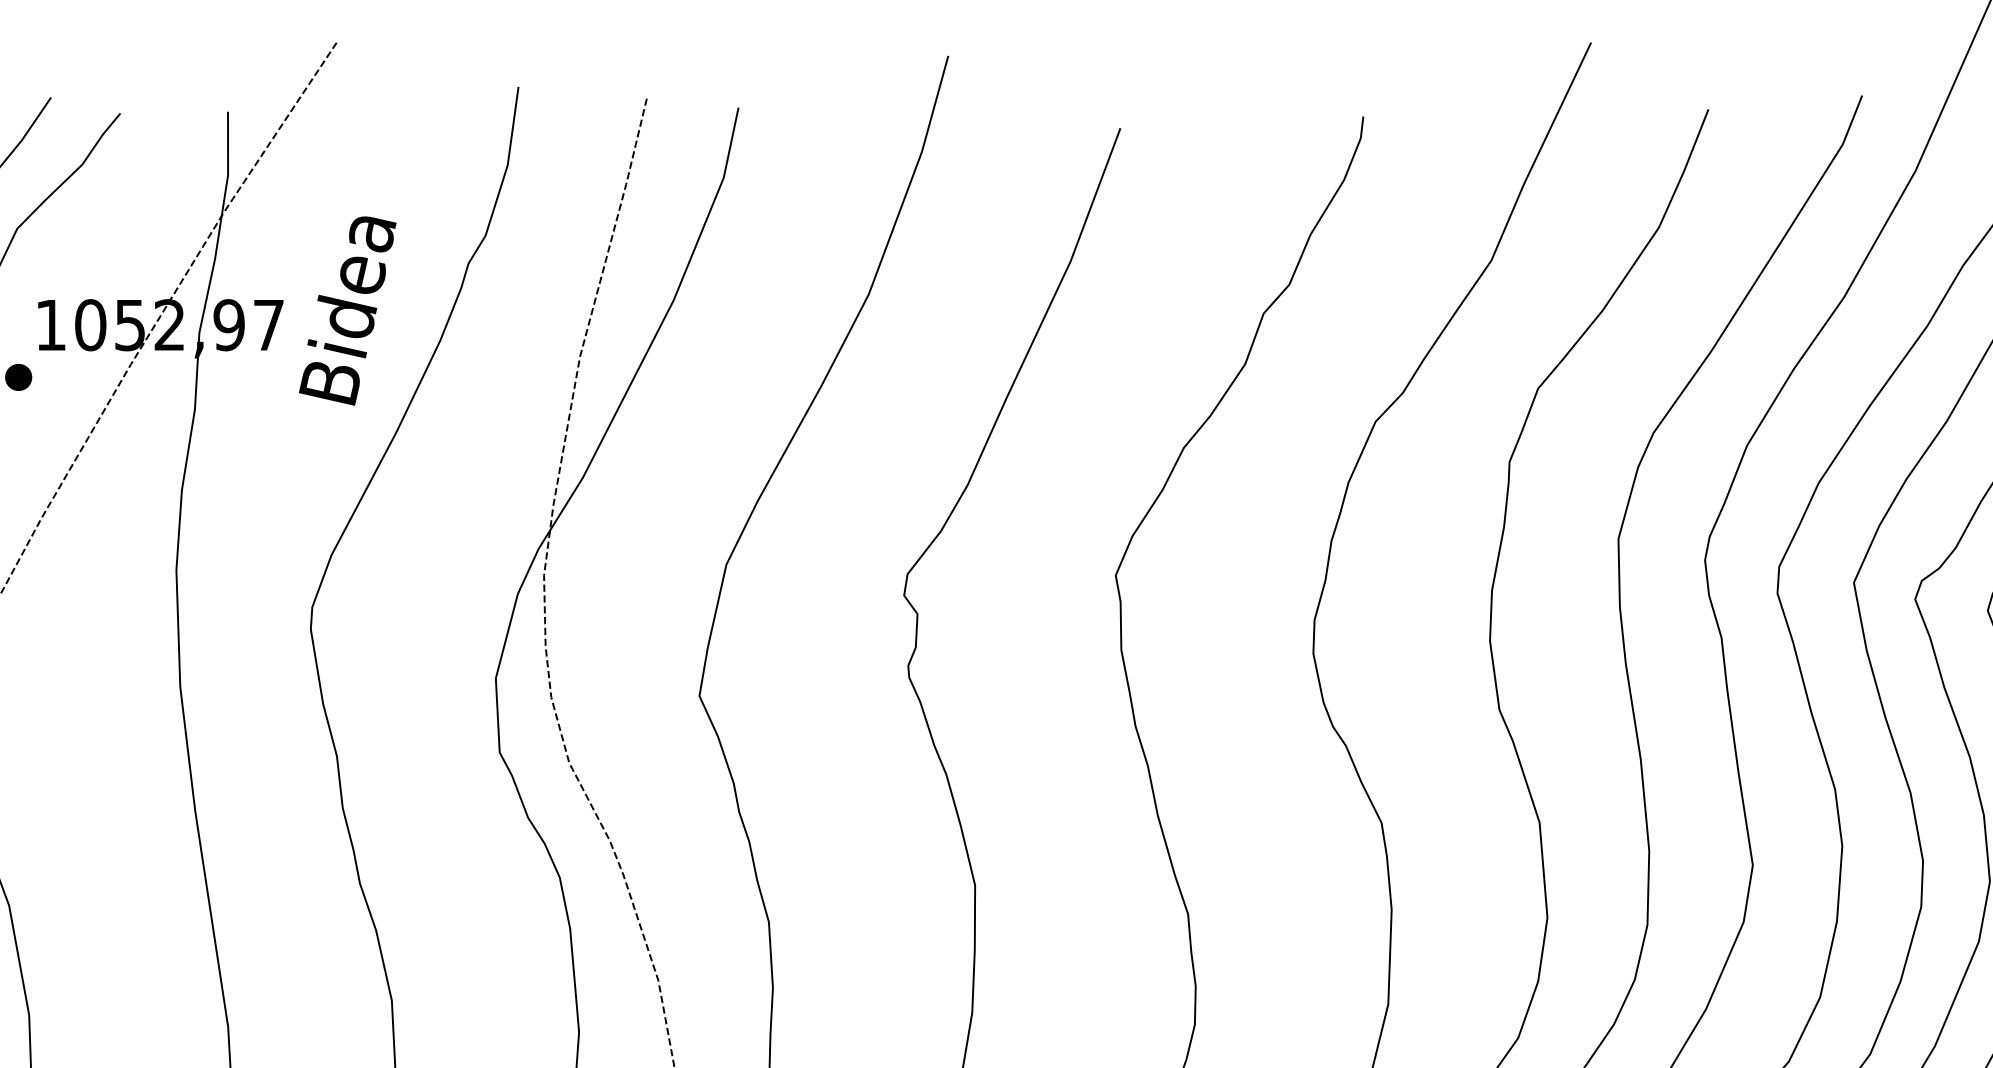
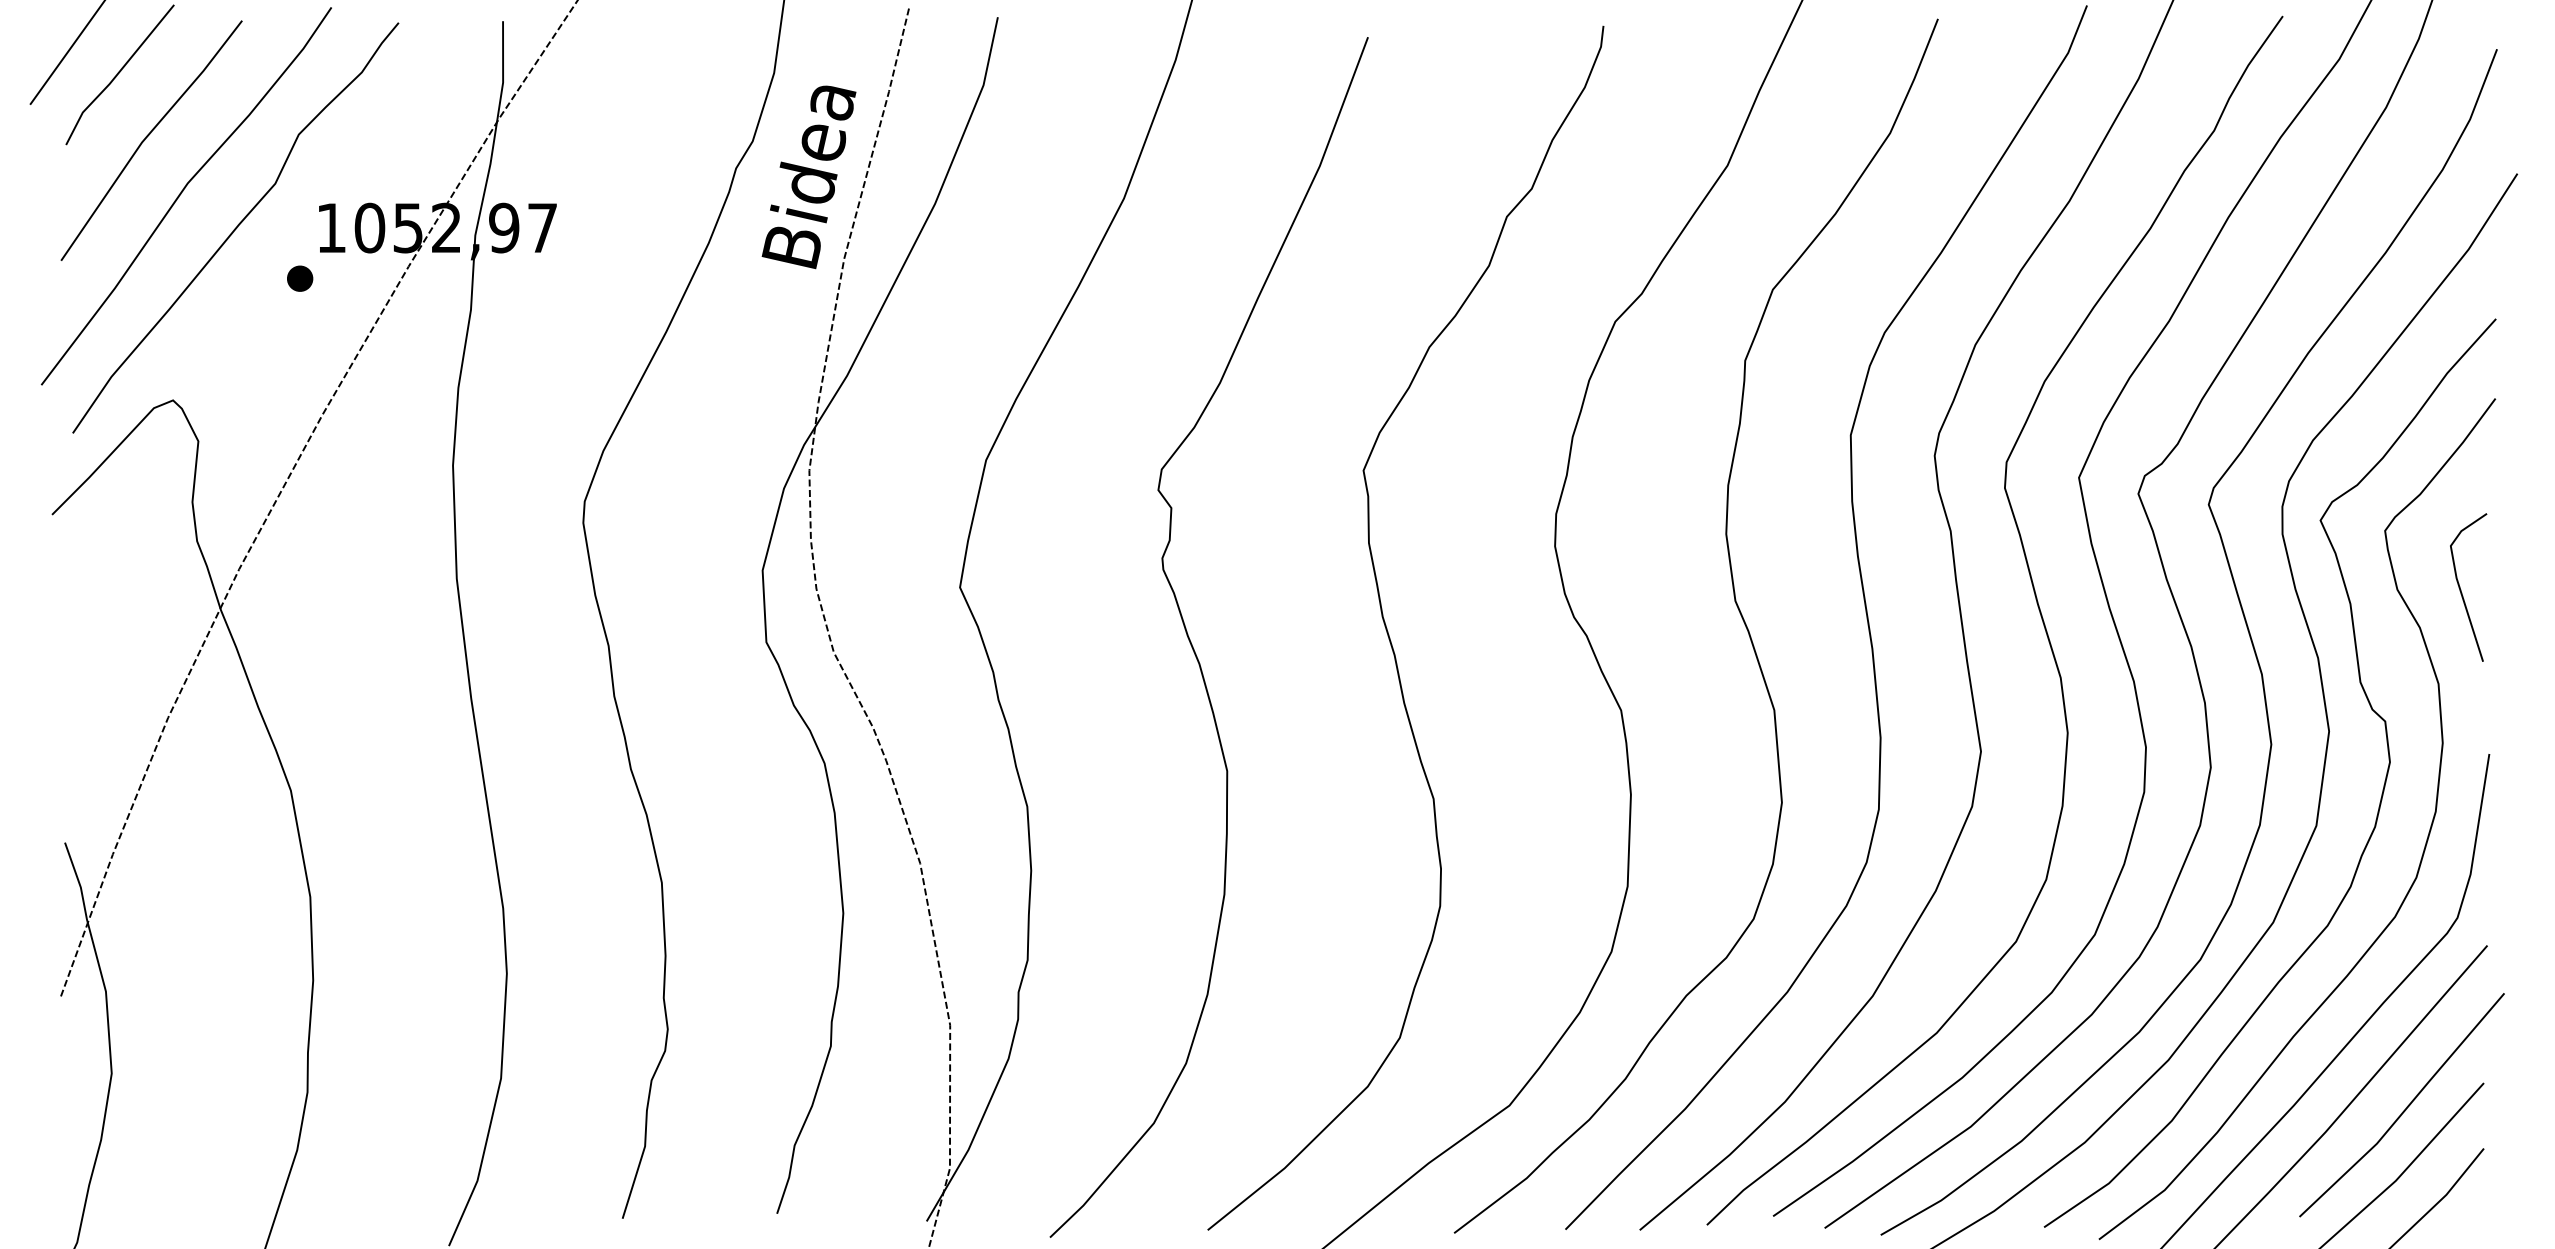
text: (347, 311) -> (808, 177), moved

